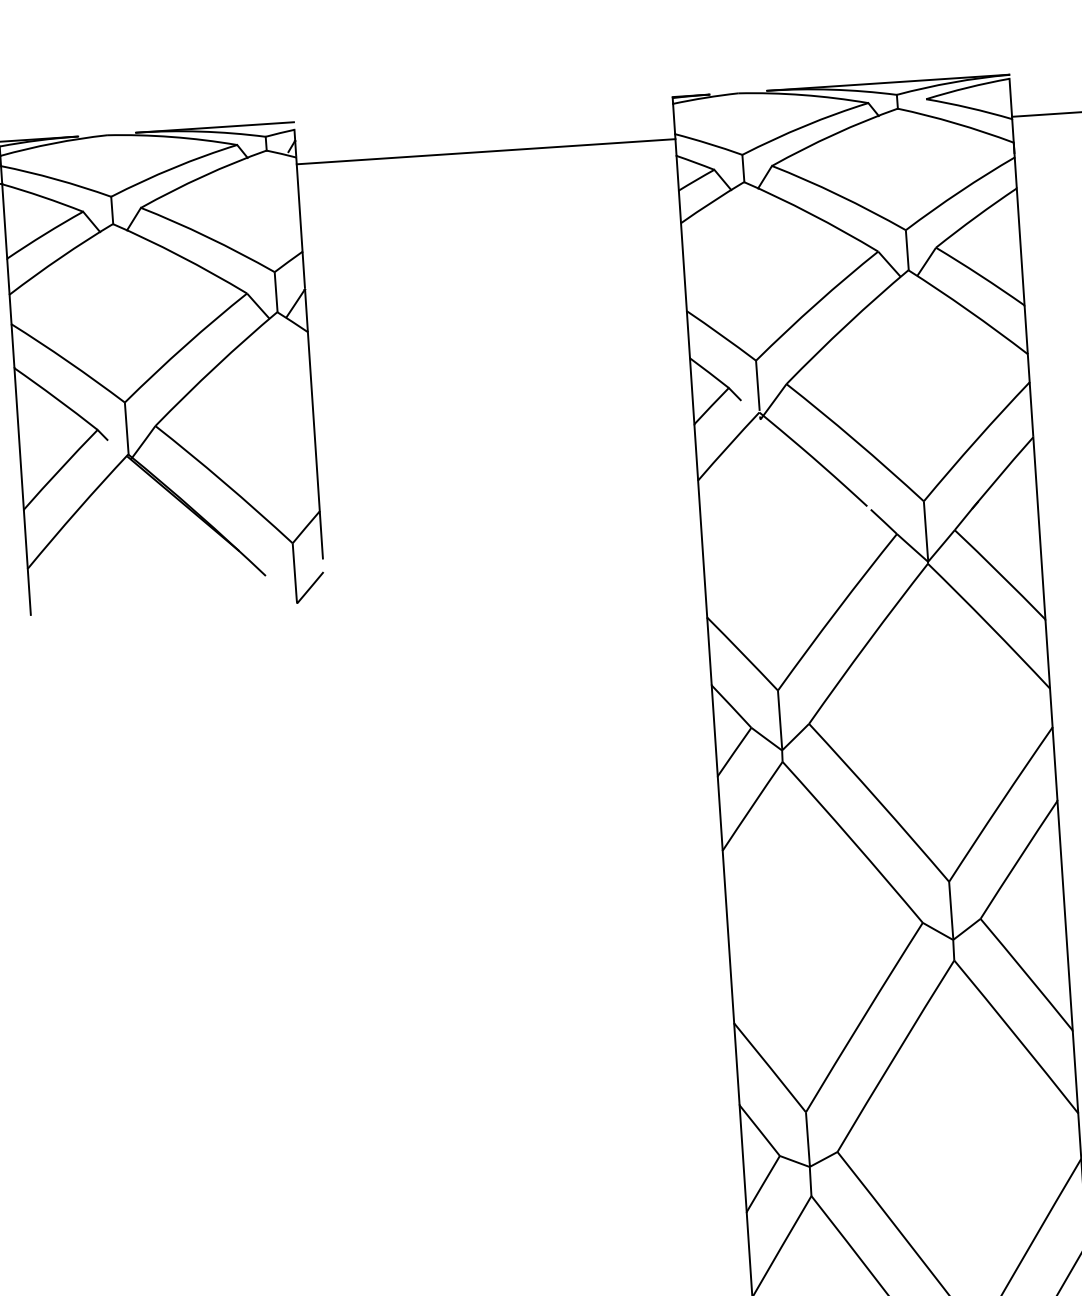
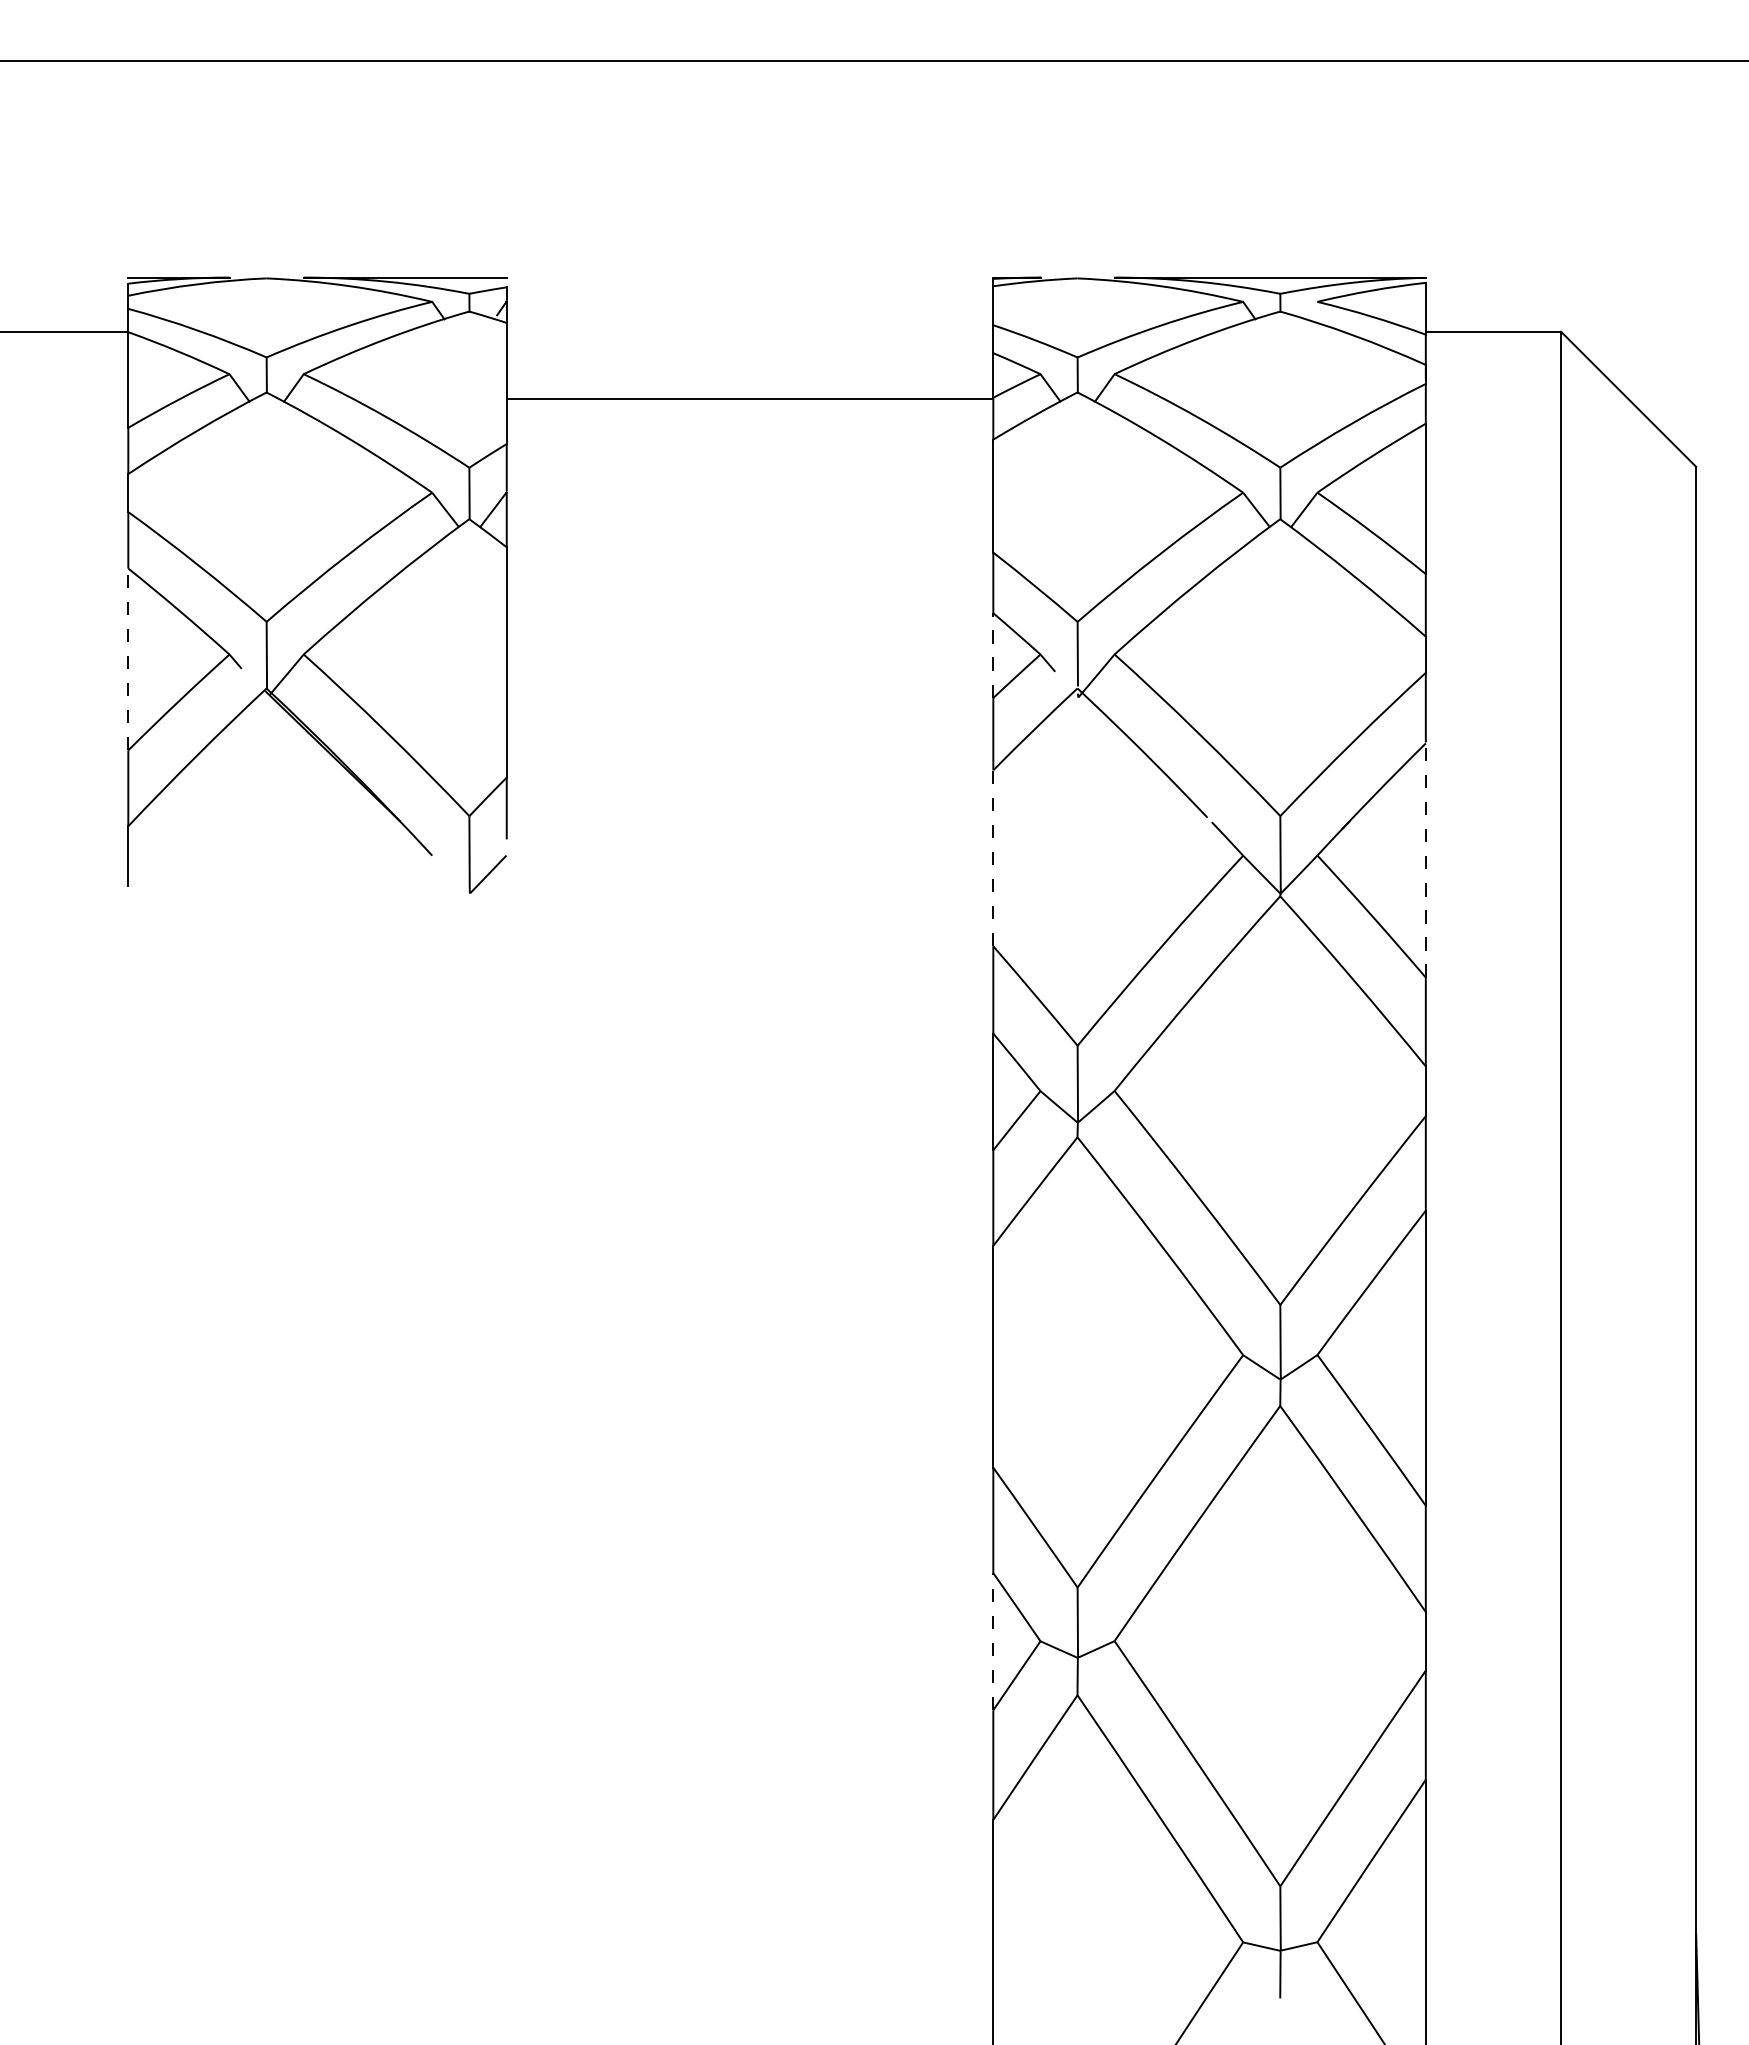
line: (485, 151) -> (749, 398), moved
line: (692, 391) -> (993, 655), solid -> dashed
line: (19, 439) -> (128, 659), solid -> dashed
line: (1039, 528) -> (1425, 860), solid -> dashed
line: (702, 549) -> (993, 858), solid -> dashed
line: (743, 1158) -> (993, 1641), solid -> dashed

